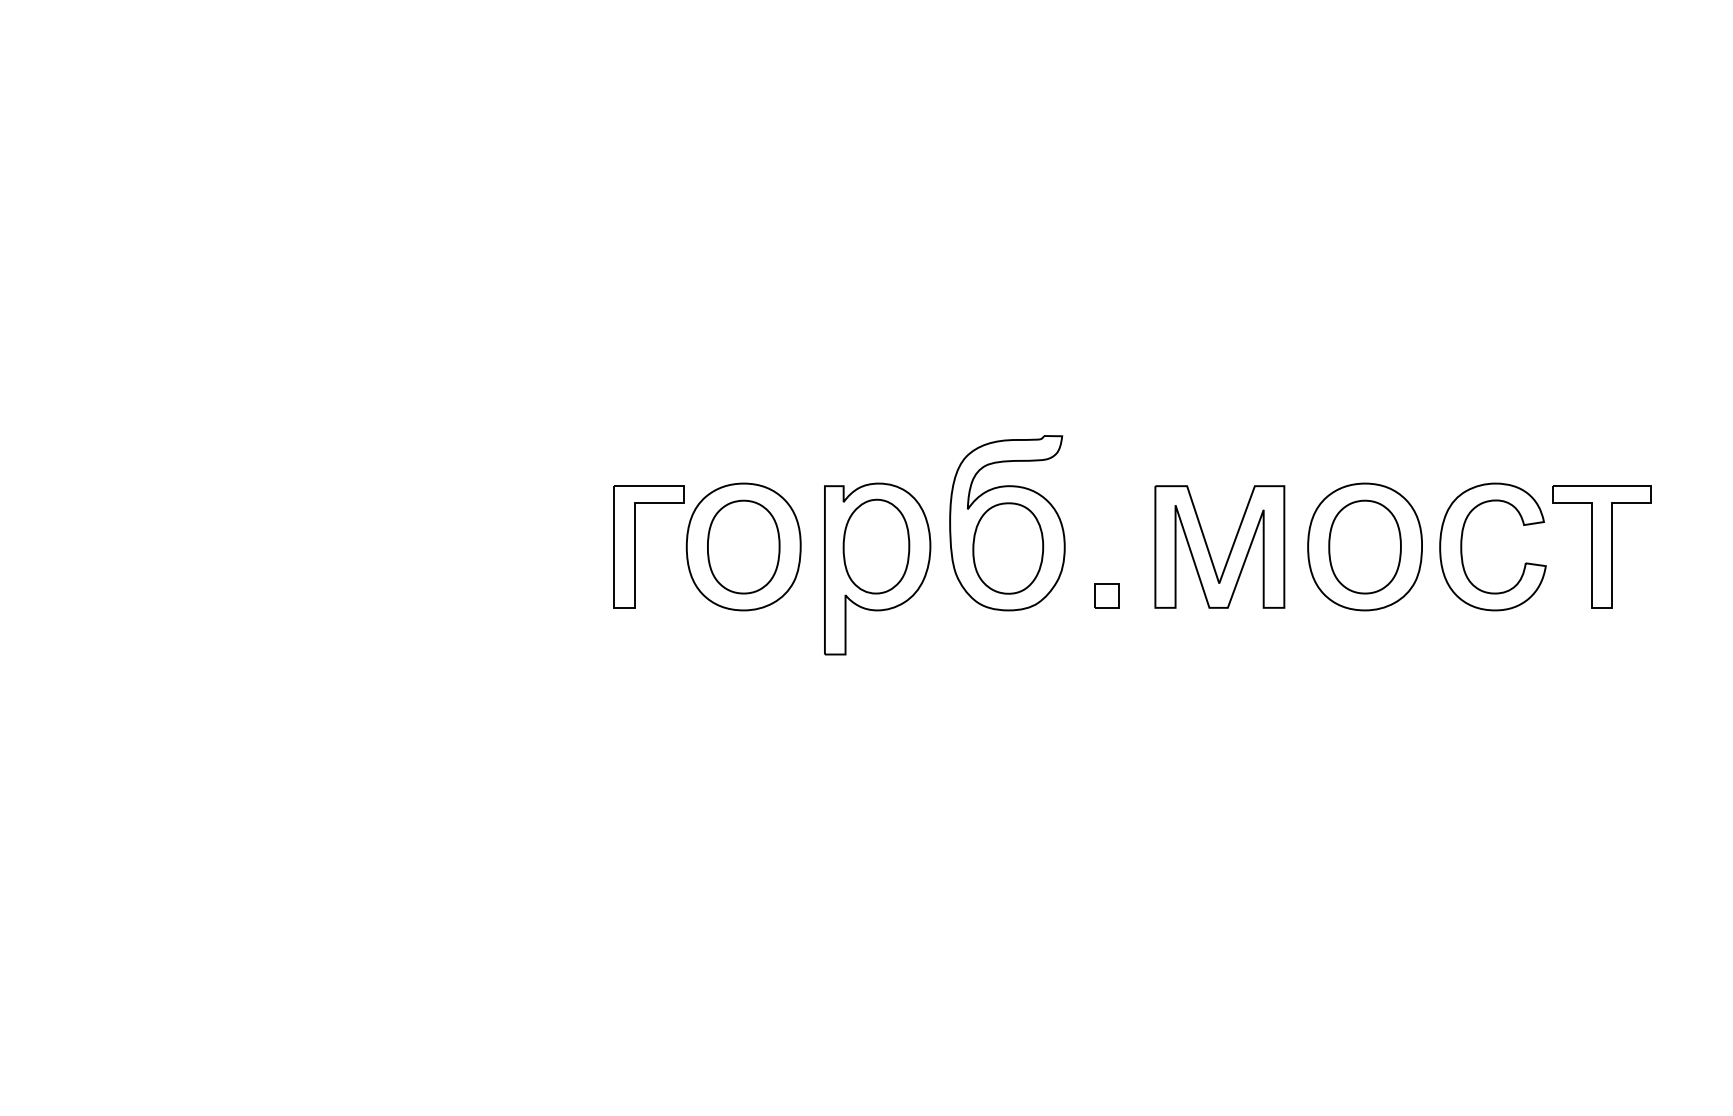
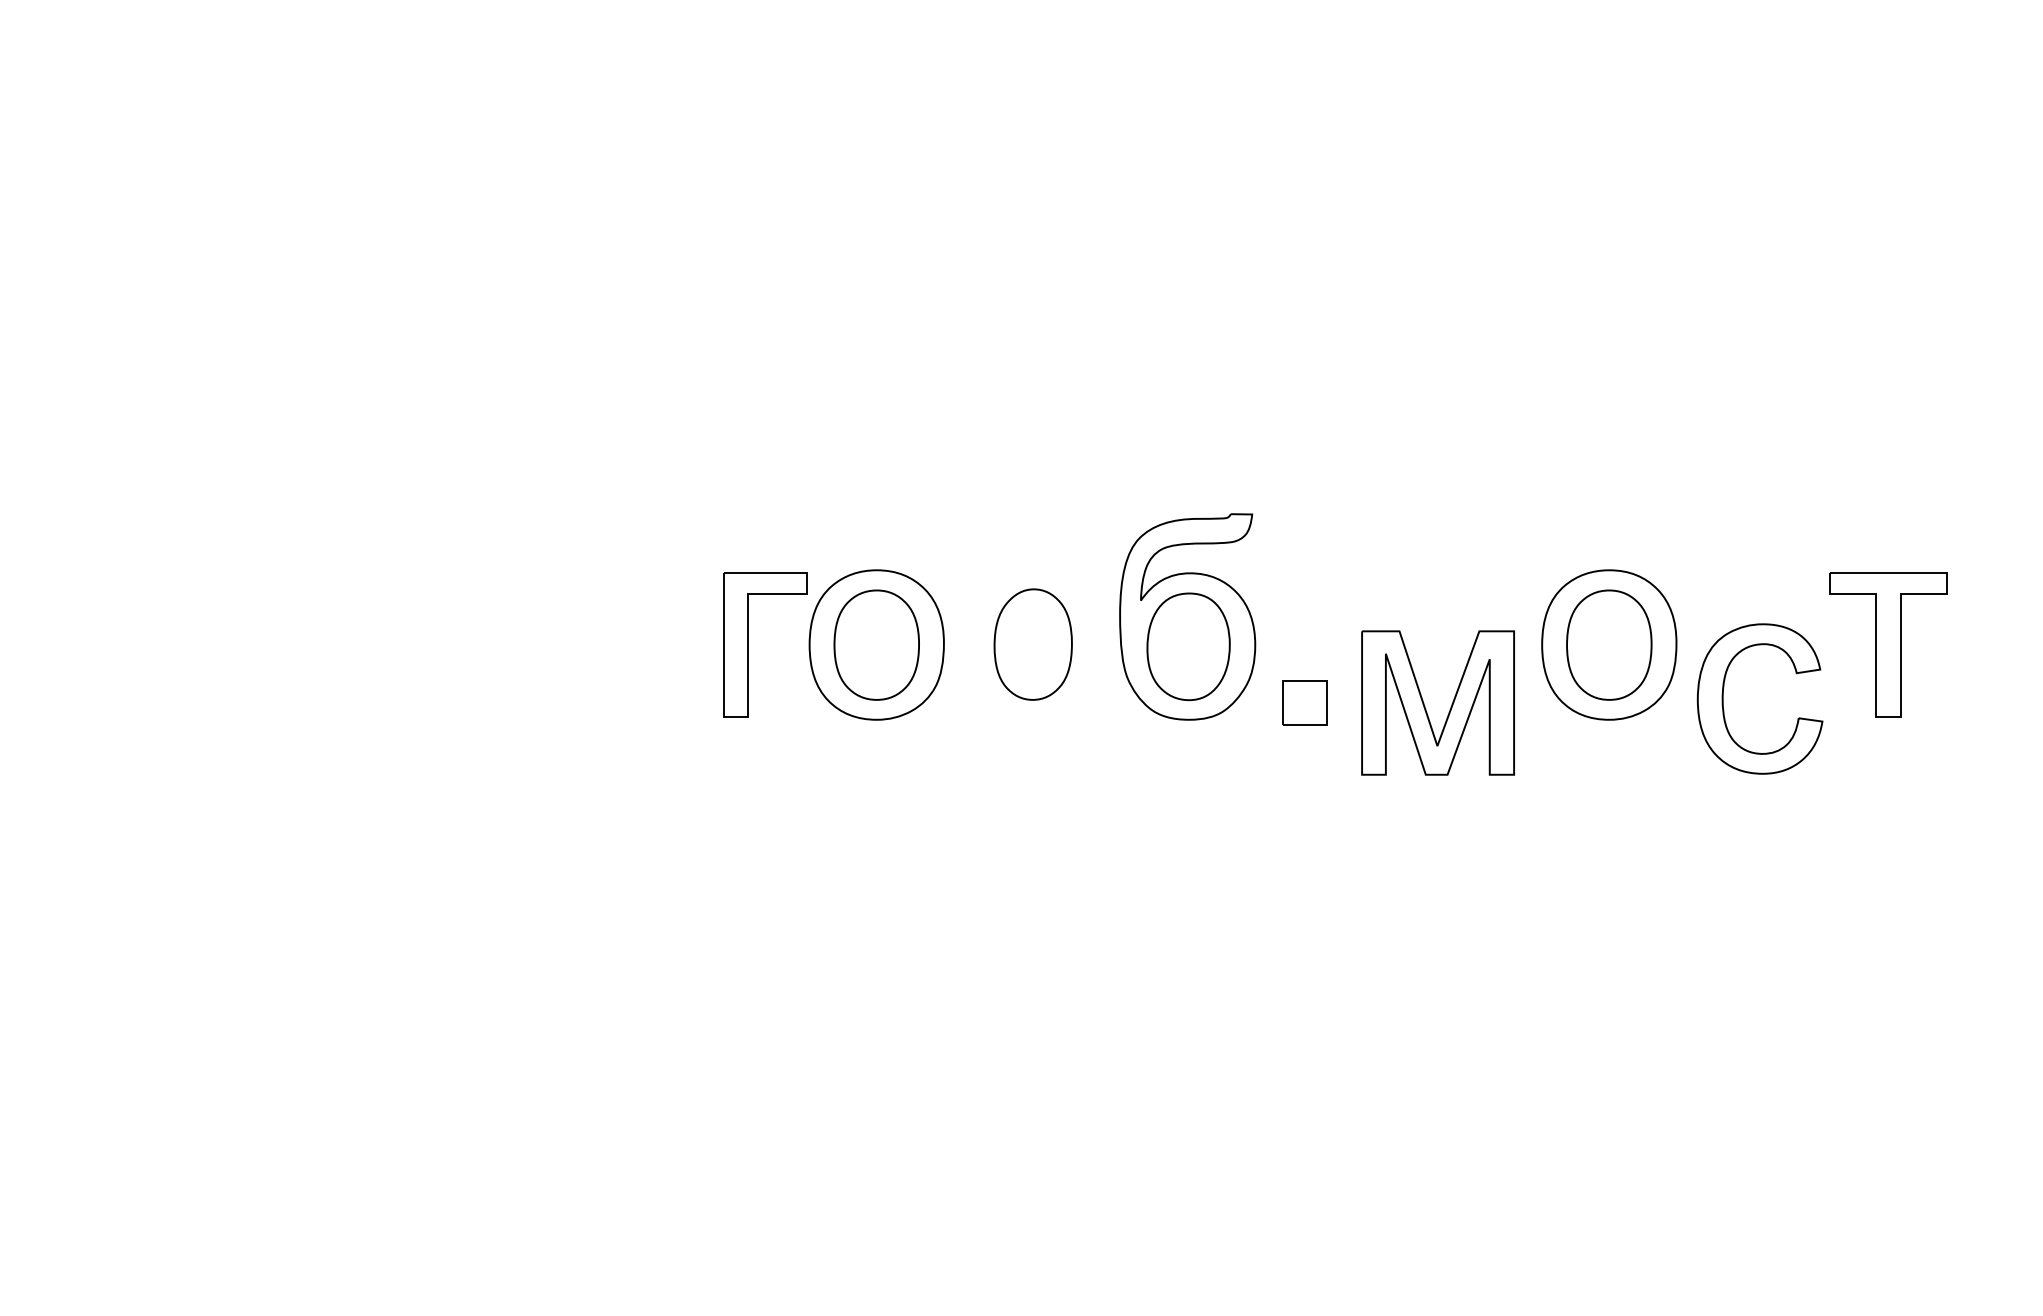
part: (1461, 546) -> (1723, 698), moved
part: (1209, 549) -> (1425, 706), moved
part: (877, 568) -> (1034, 670), removed
part: (1106, 595) -> (1304, 702), size x1.6

